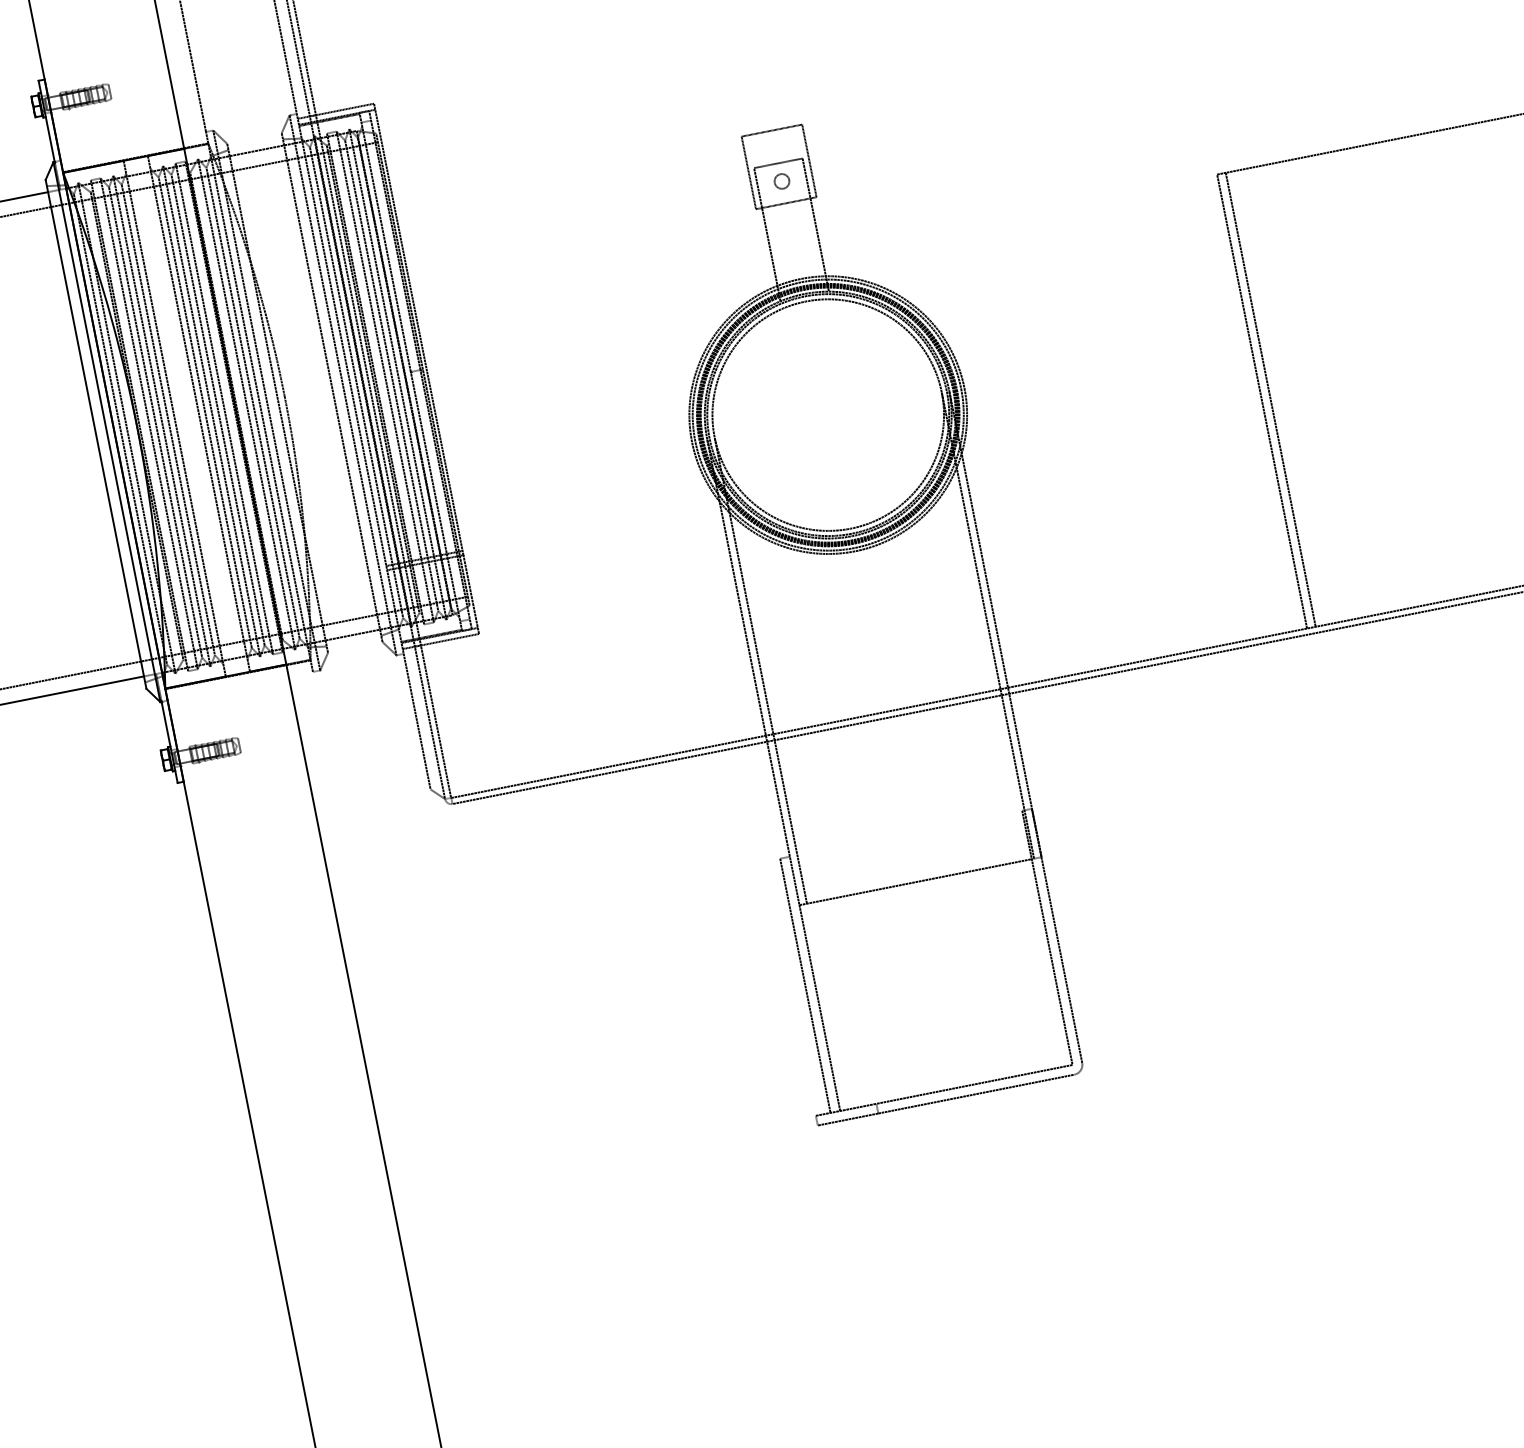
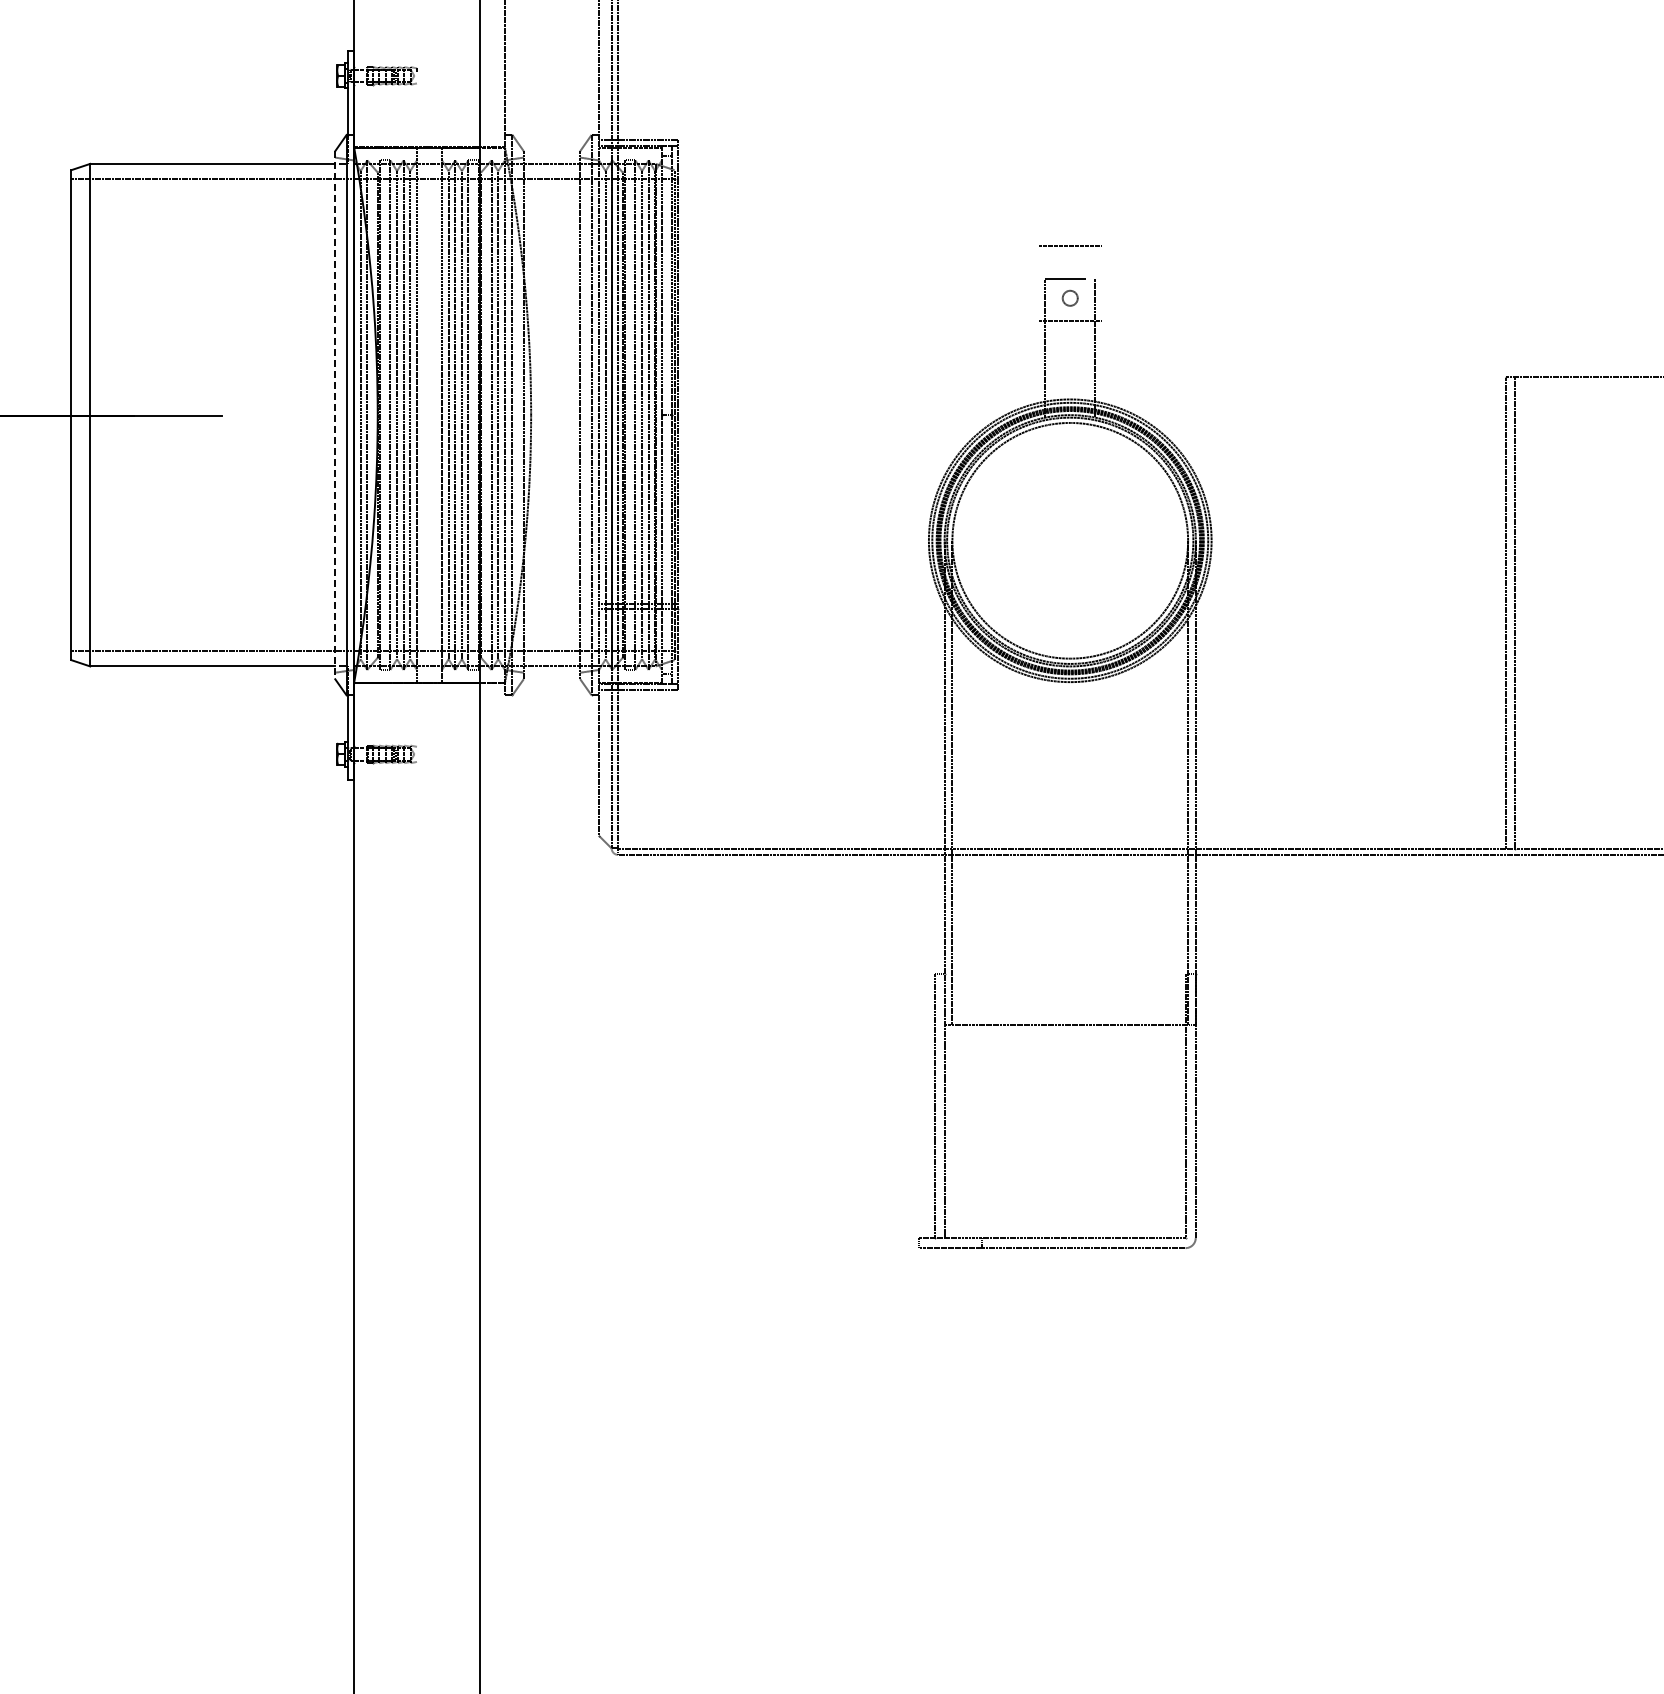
line: (809, 160) -> (1101, 282), removed
line: (748, 172) -> (1038, 282), removed
line: (96, 434) -> (335, 415), solid -> dashed

